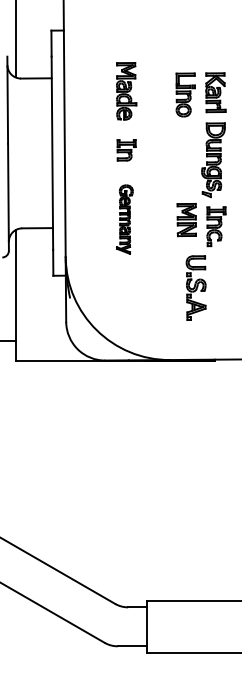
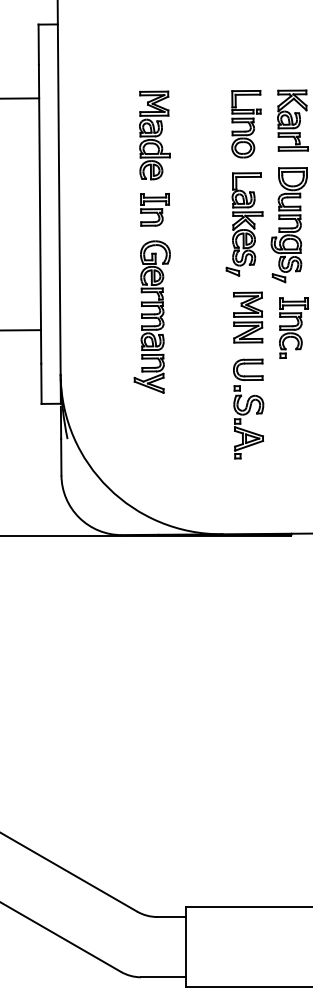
part: (126, 91) -> (154, 135), moved
part: (184, 159) -> (244, 223), added
part: (124, 219) -> (151, 316), size x1.43
part: (195, 287) -> (247, 408), moved

